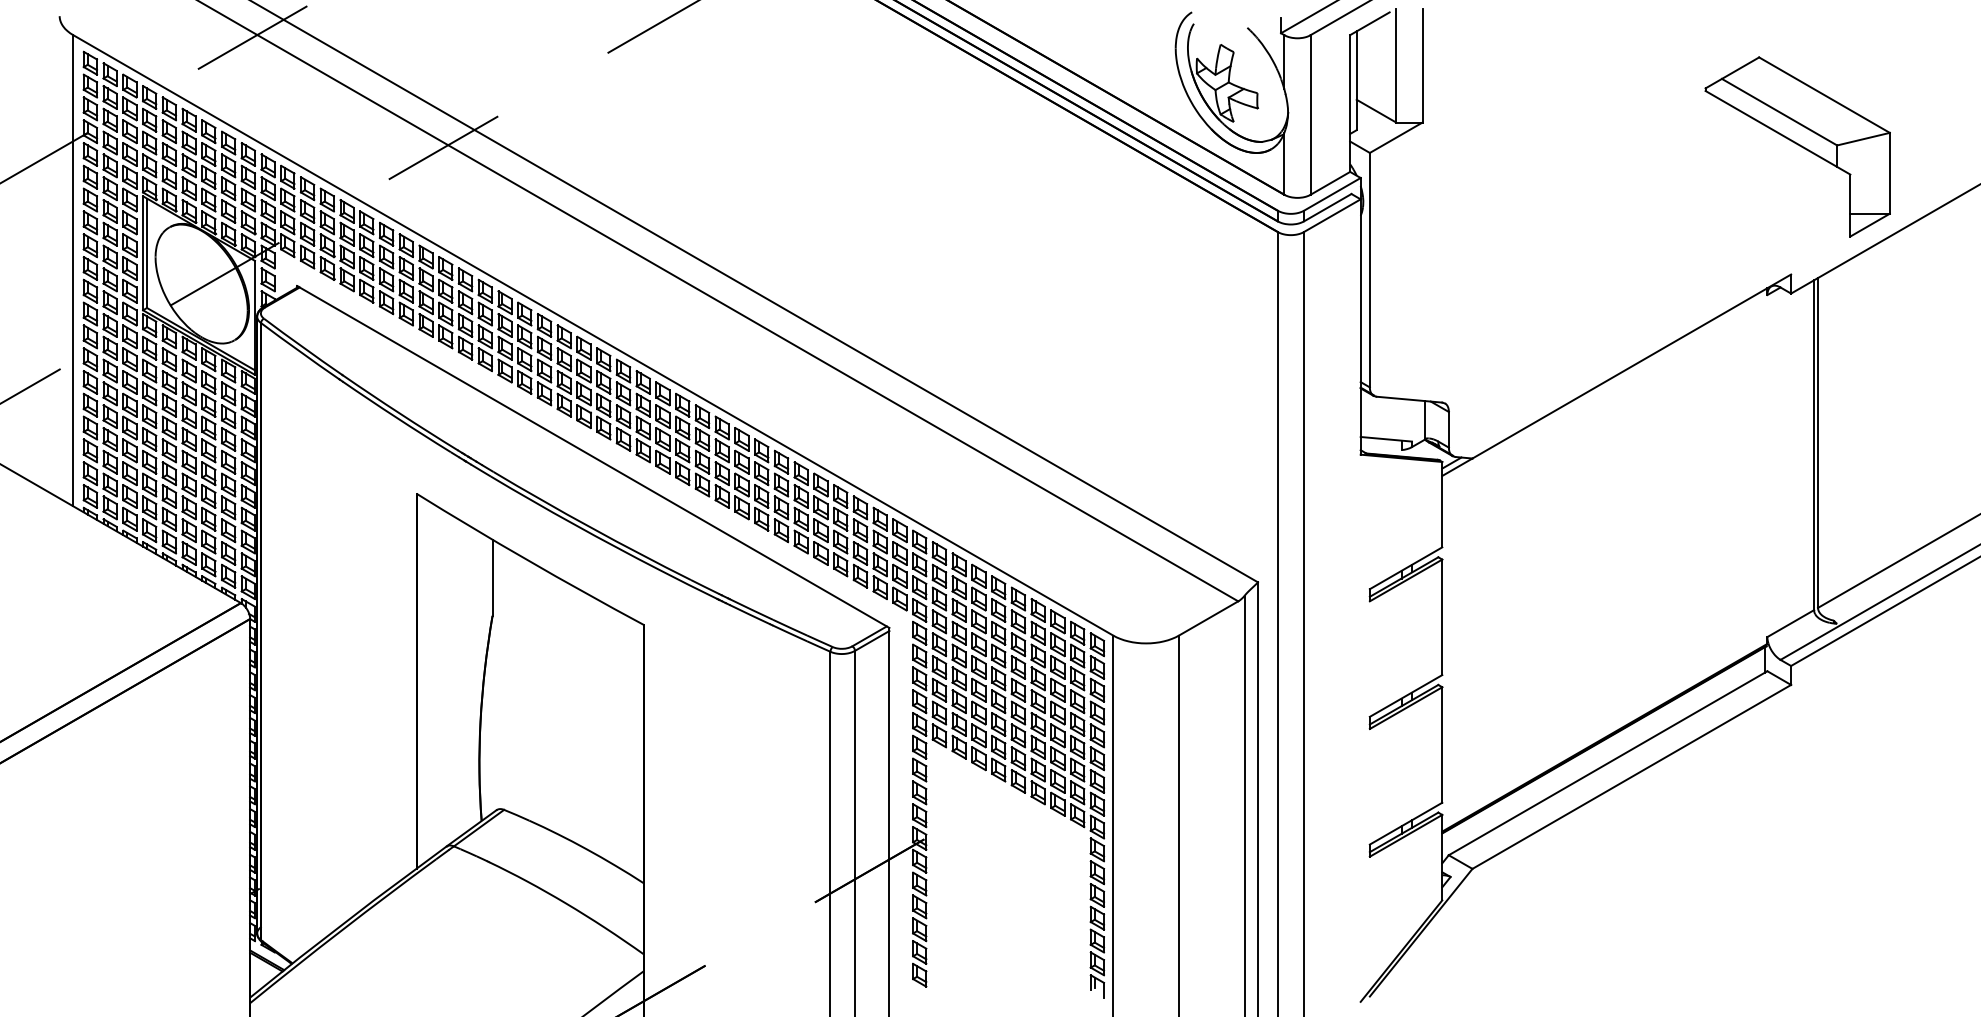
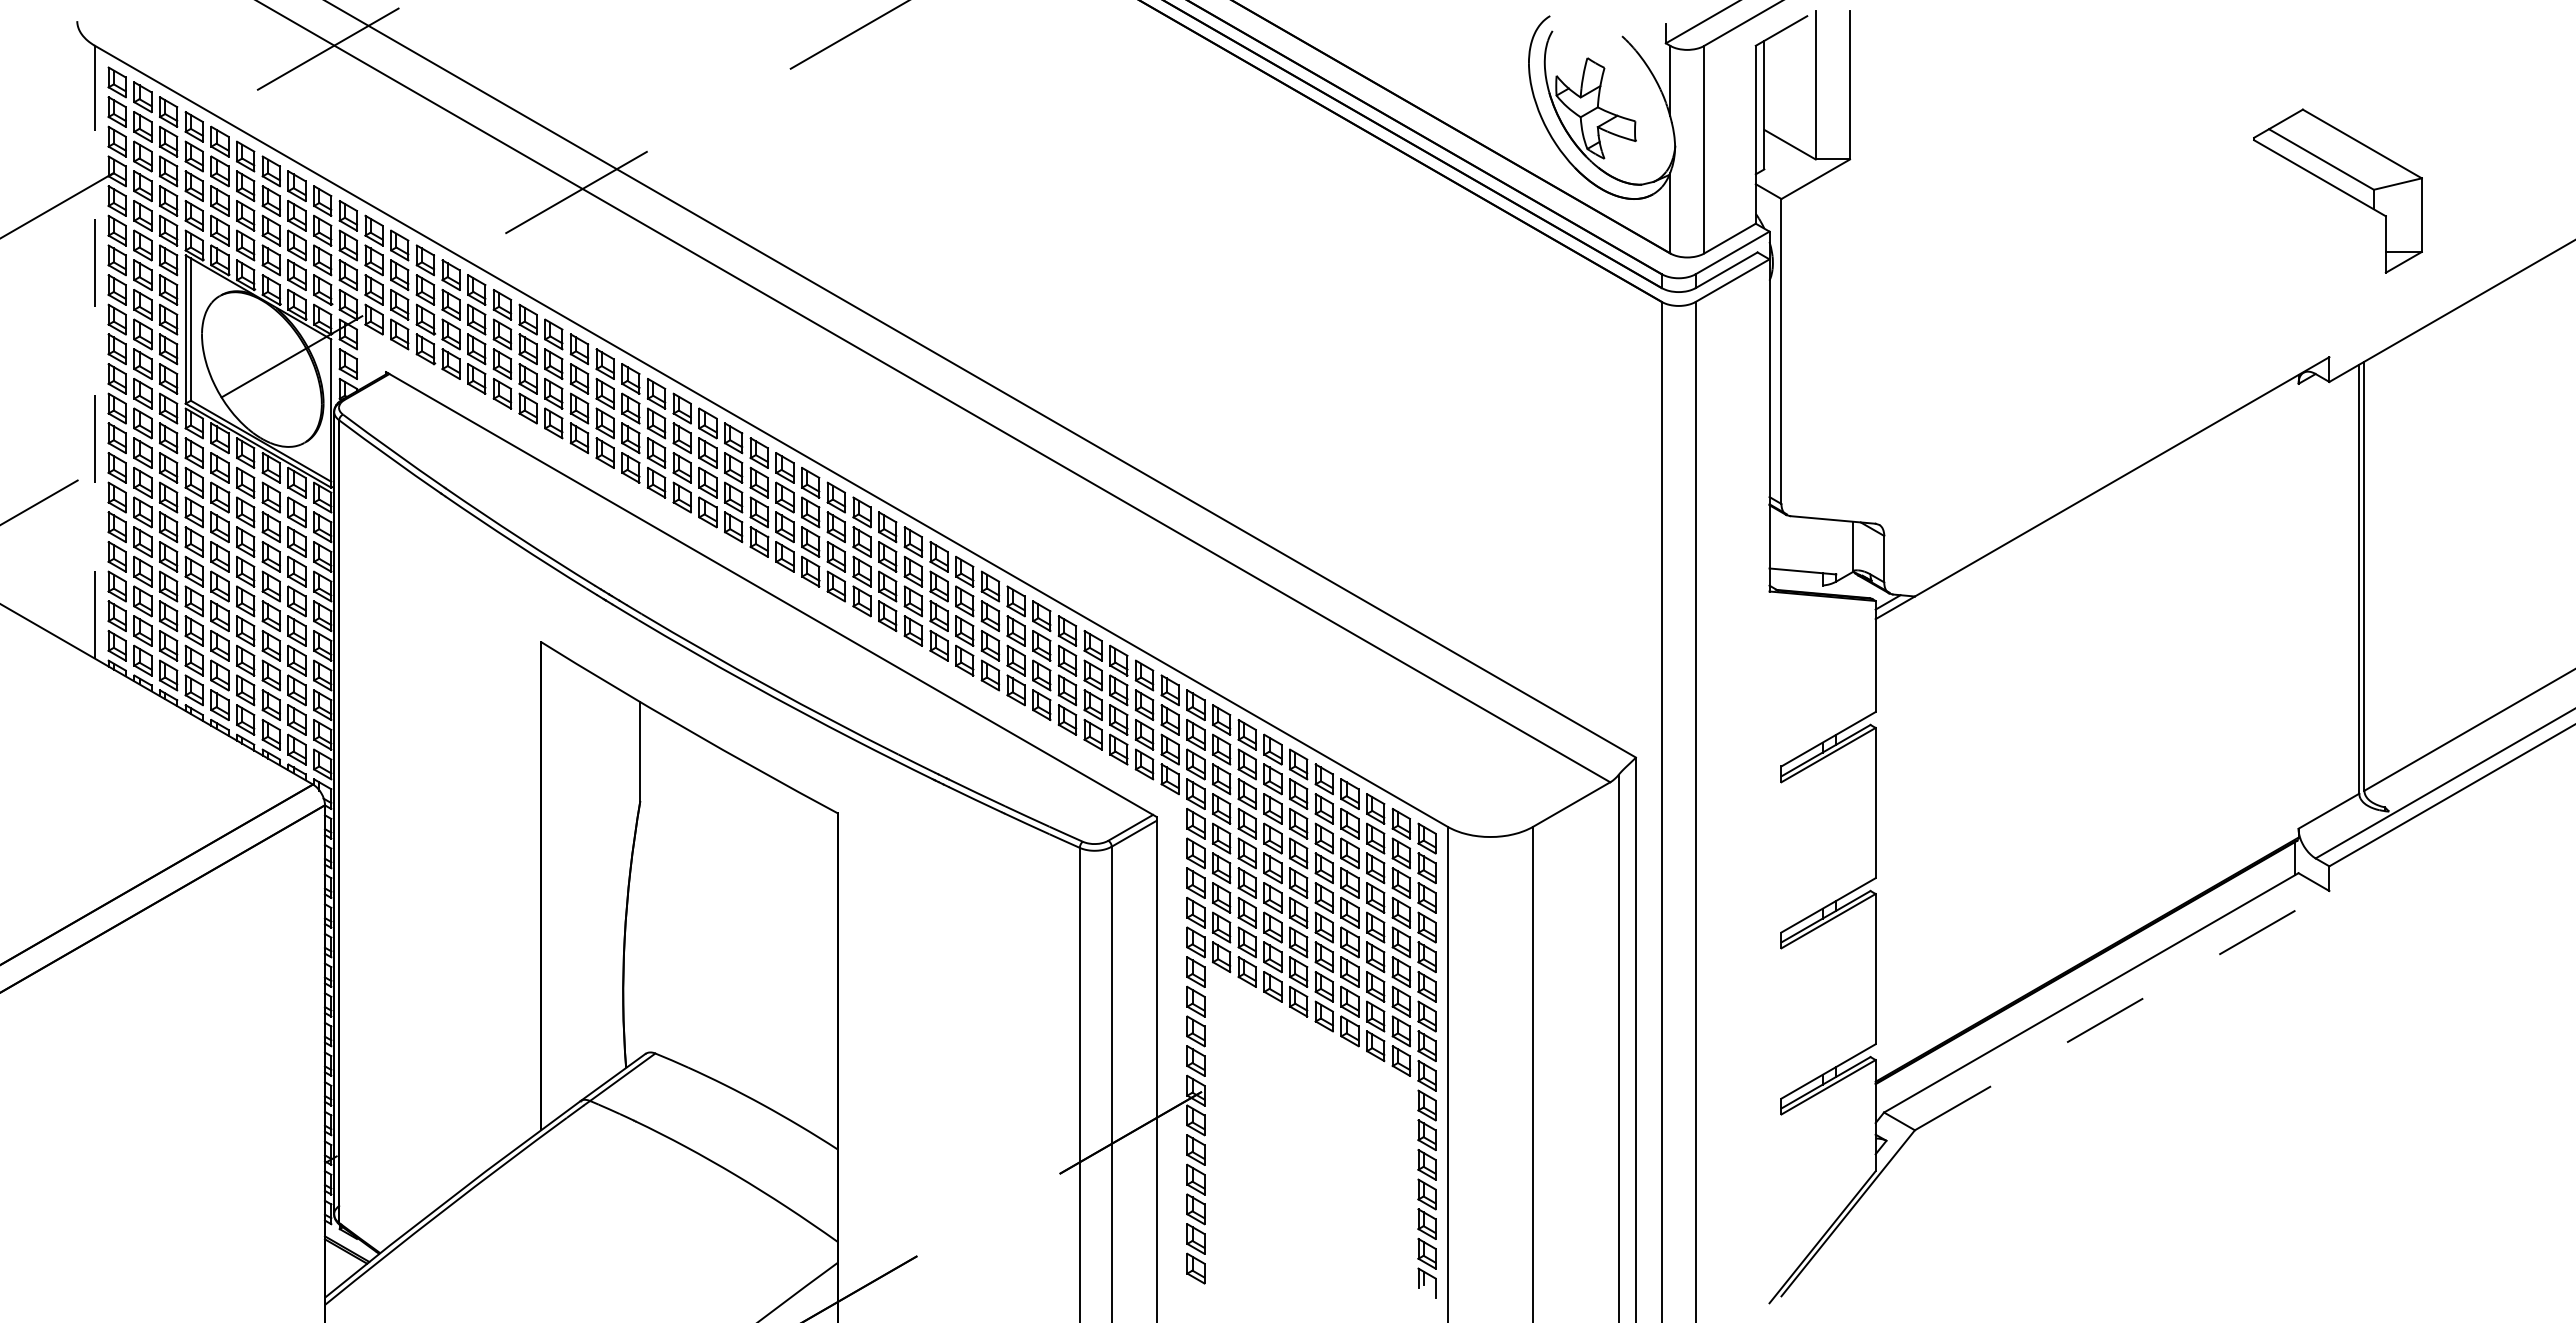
part: (1797, 146) -> (2337, 190), size x0.7
line: (73, 270) -> (95, 351), solid -> dashed
line: (1632, 776) -> (2122, 1010), solid -> dashed

